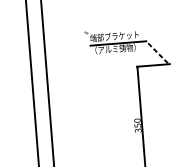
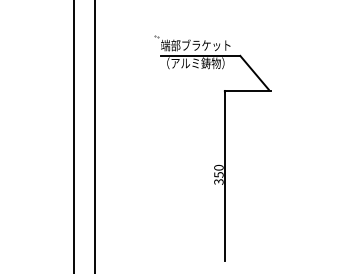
line: (157, 52) -> (254, 72), dashed -> solid

